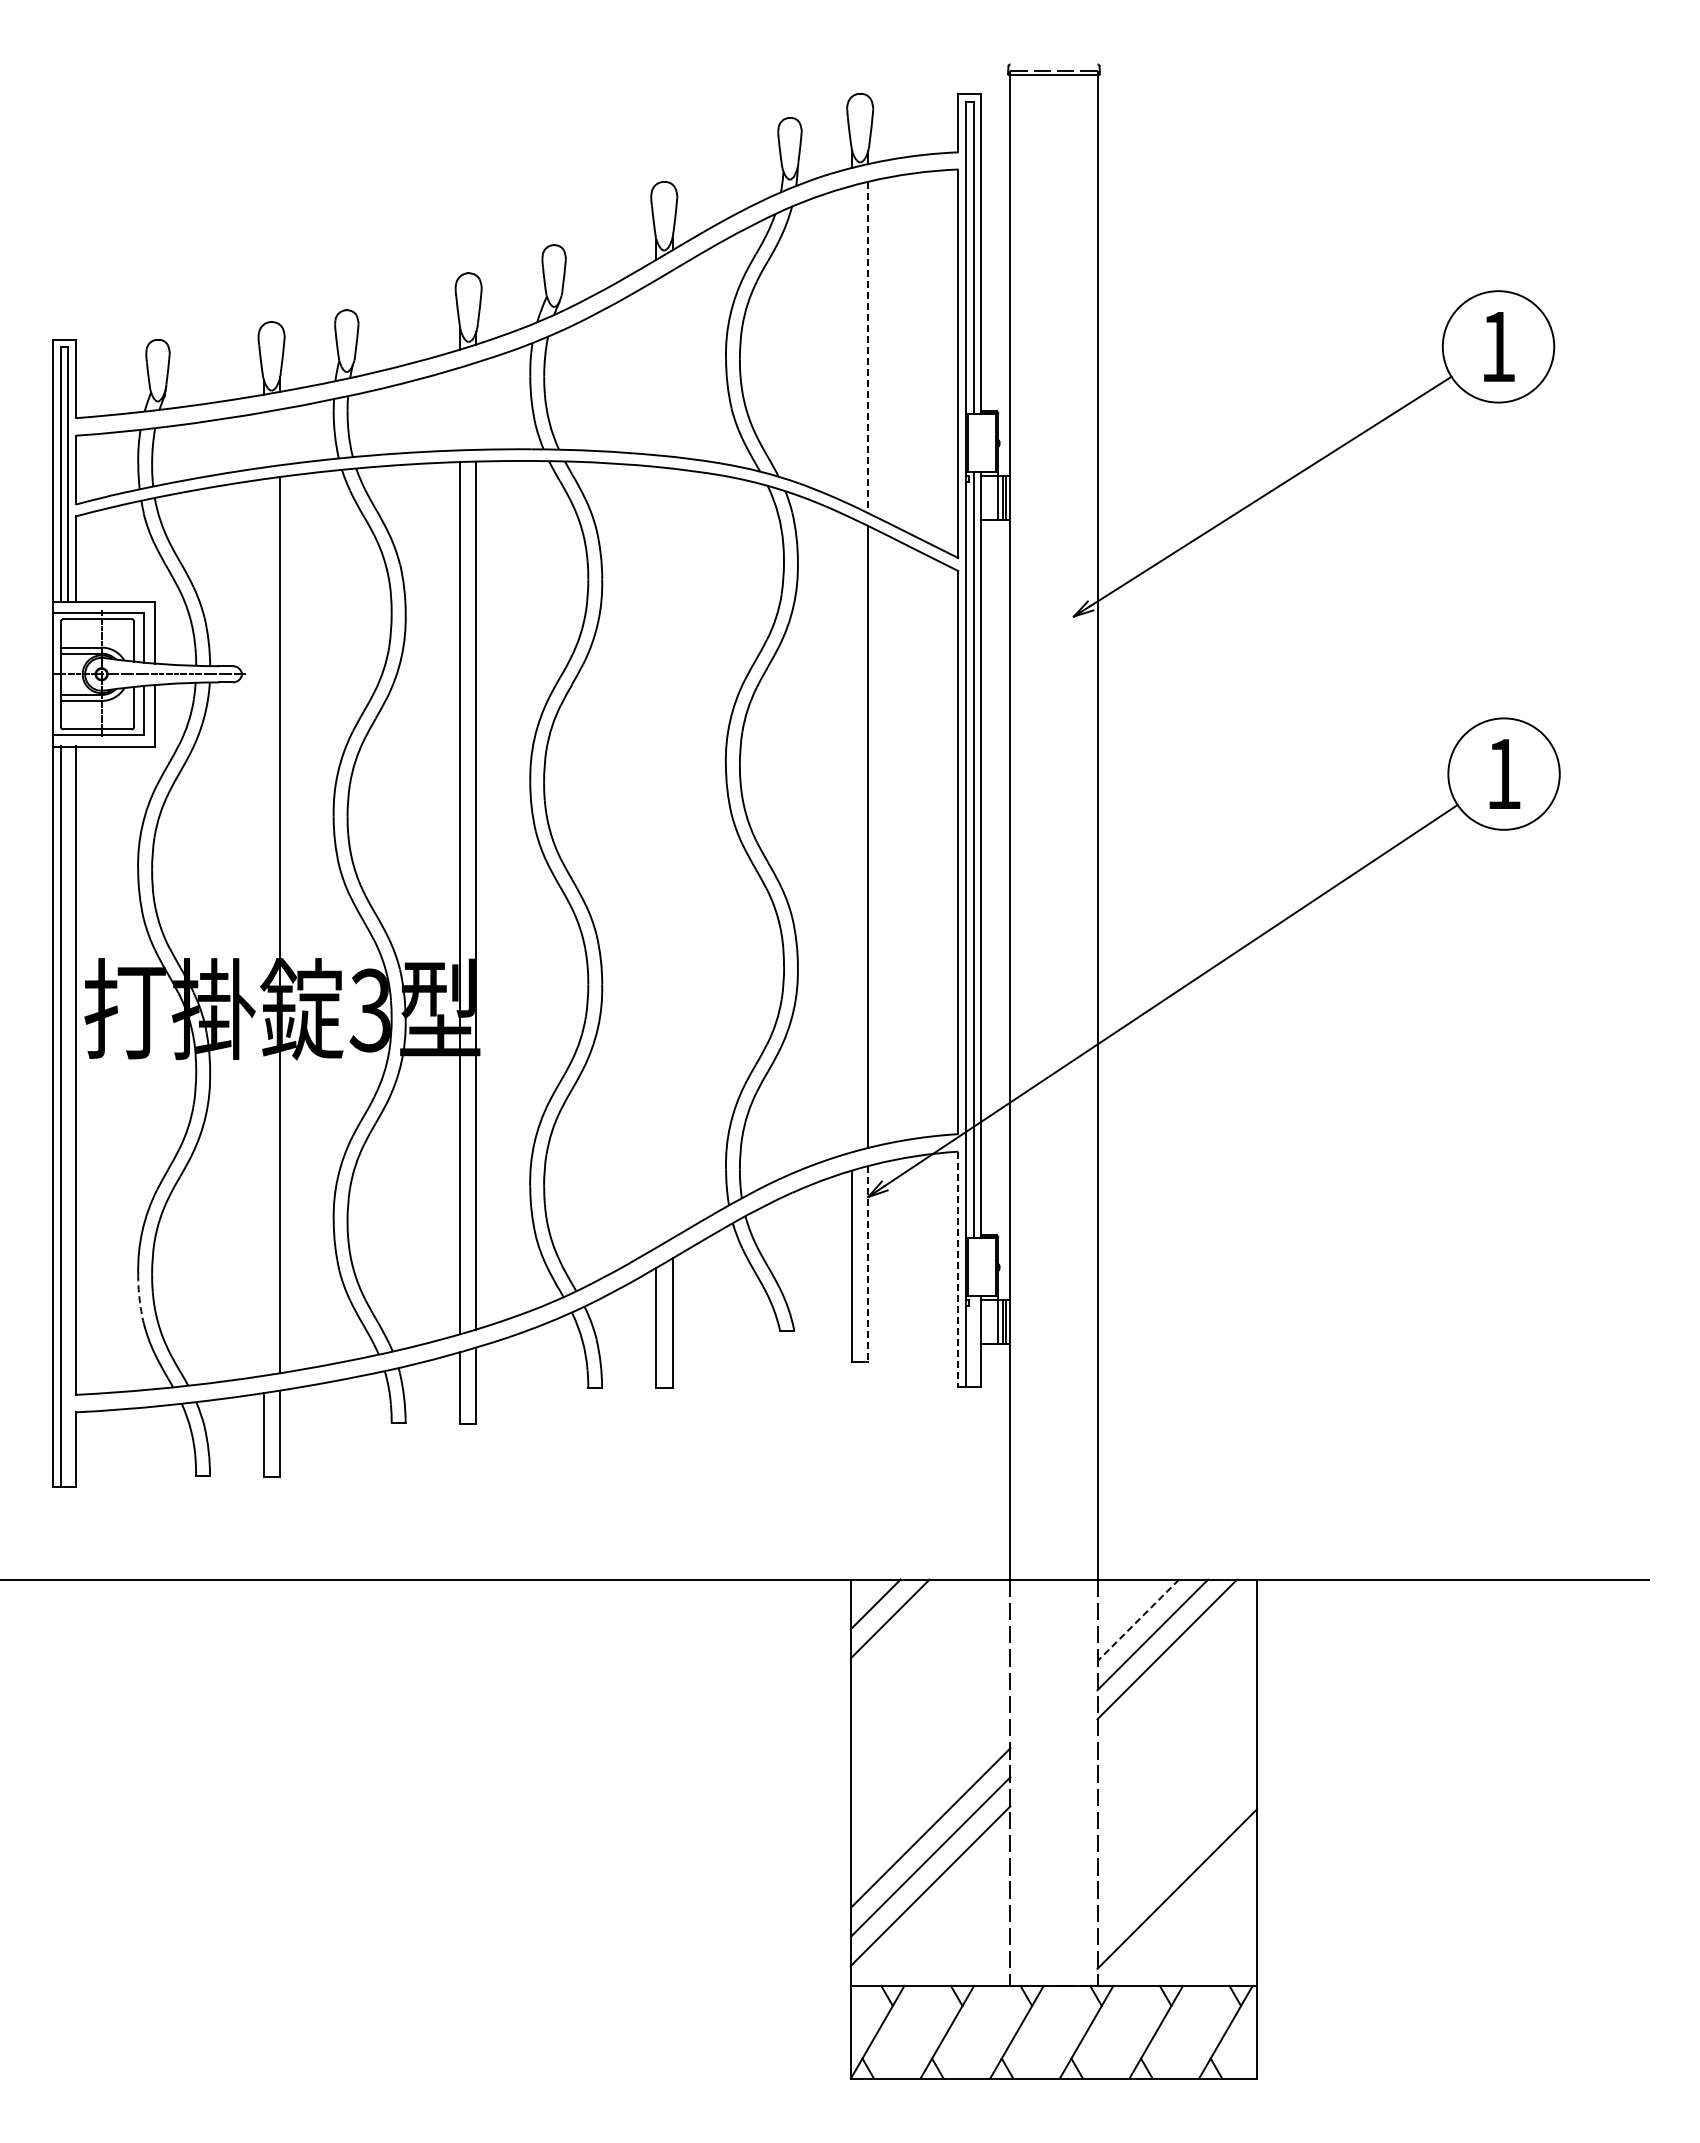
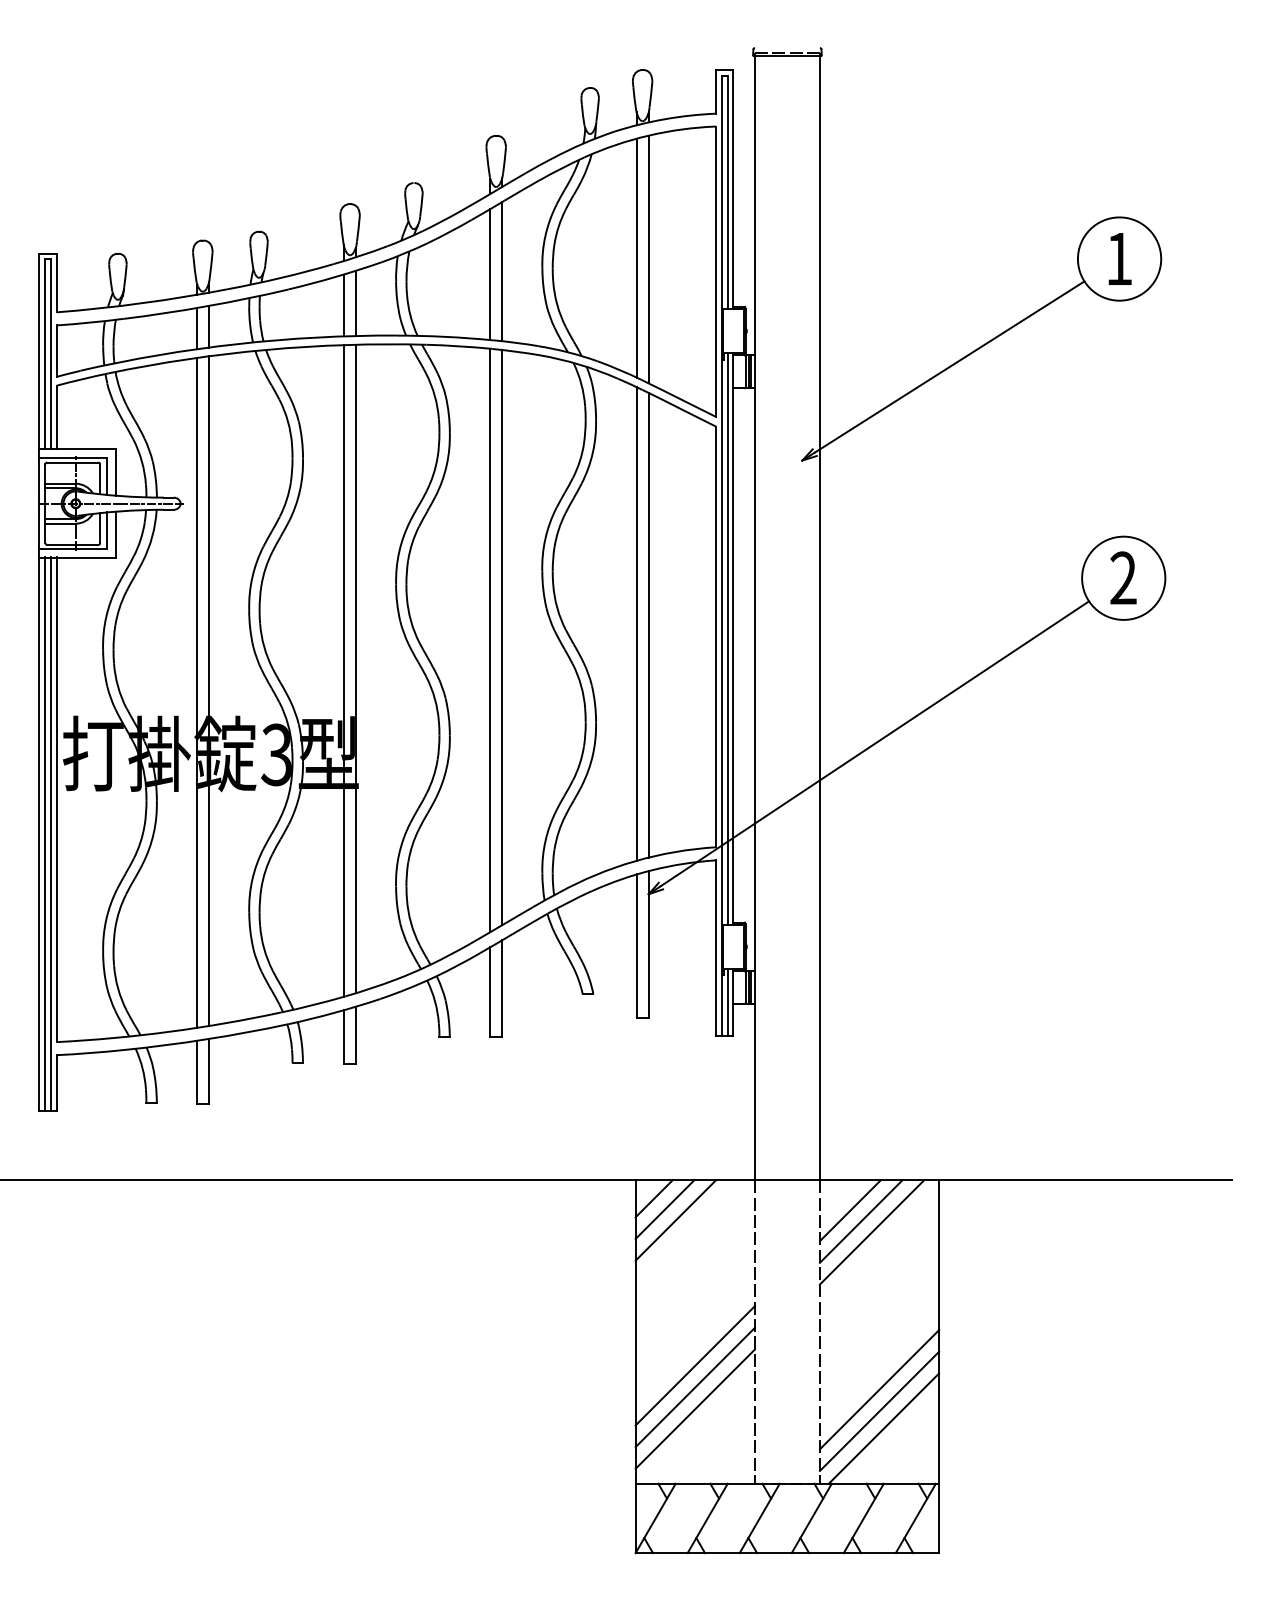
line: (852, 345) -> (636, 258), added
line: (868, 347) -> (648, 259), dashed -> solid
line: (672, 363) -> (502, 271), added
line: (656, 367) -> (490, 274), added
line: (476, 405) -> (355, 302), added
line: (460, 408) -> (343, 305), added
line: (280, 437) -> (209, 326), added
line: (264, 439) -> (197, 328), added
text: (1503, 773) -> (1123, 577), 1 -> 2
line: (852, 835) -> (636, 624), added
line: (672, 853) -> (502, 637), added
line: (656, 857) -> (490, 640), added
line: (264, 927) -> (197, 692), added
line: (68, 1115) -> (51, 833), added
line: (868, 1264) -> (648, 944), dashed -> solid
line: (958, 1269) -> (716, 948), dashed -> solid
arc: (139, 1299) -> (104, 970), dashed -> solid
line: (973, 1341) -> (727, 1002), added
line: (1138, 1620) -> (850, 1210), dashed -> solid
line: (904, 1633) -> (675, 1220), added
line: (1177, 1859) -> (879, 1389), added
line: (1183, 1911) -> (884, 1428), added

